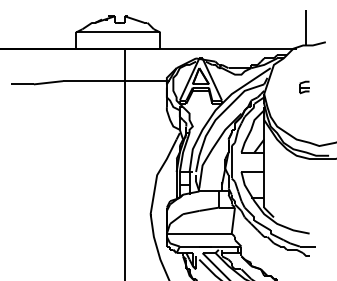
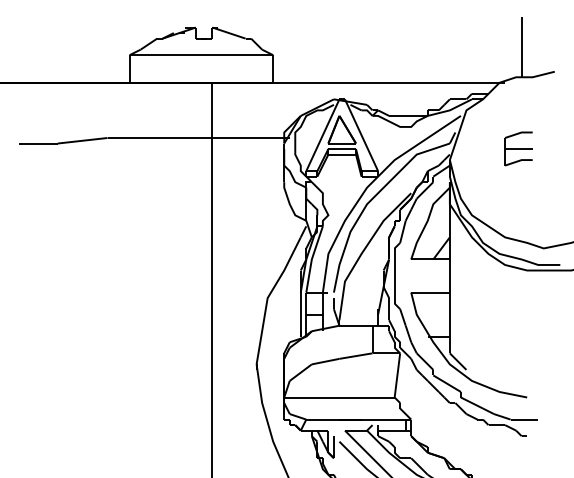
part: (304, 87) -> (518, 148), size x1.67

